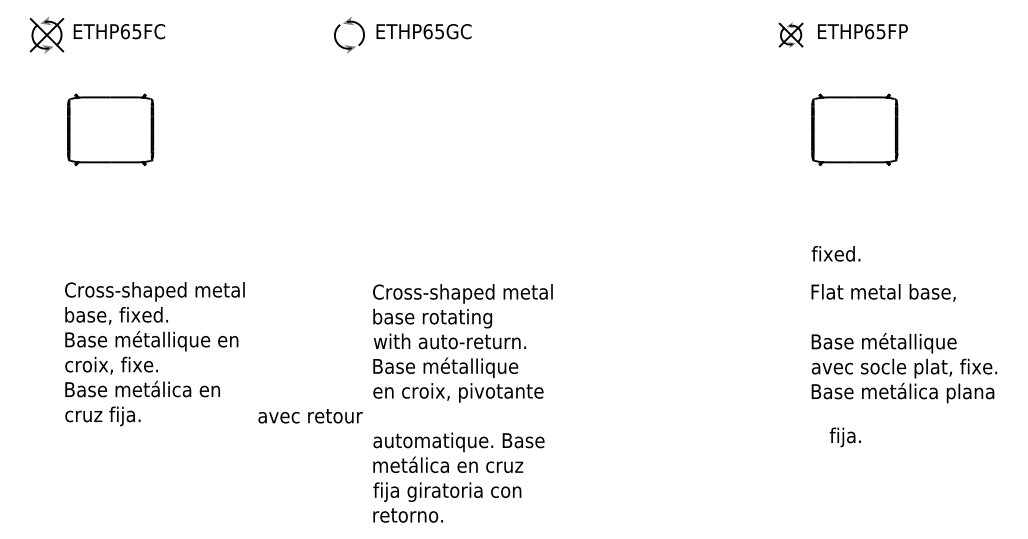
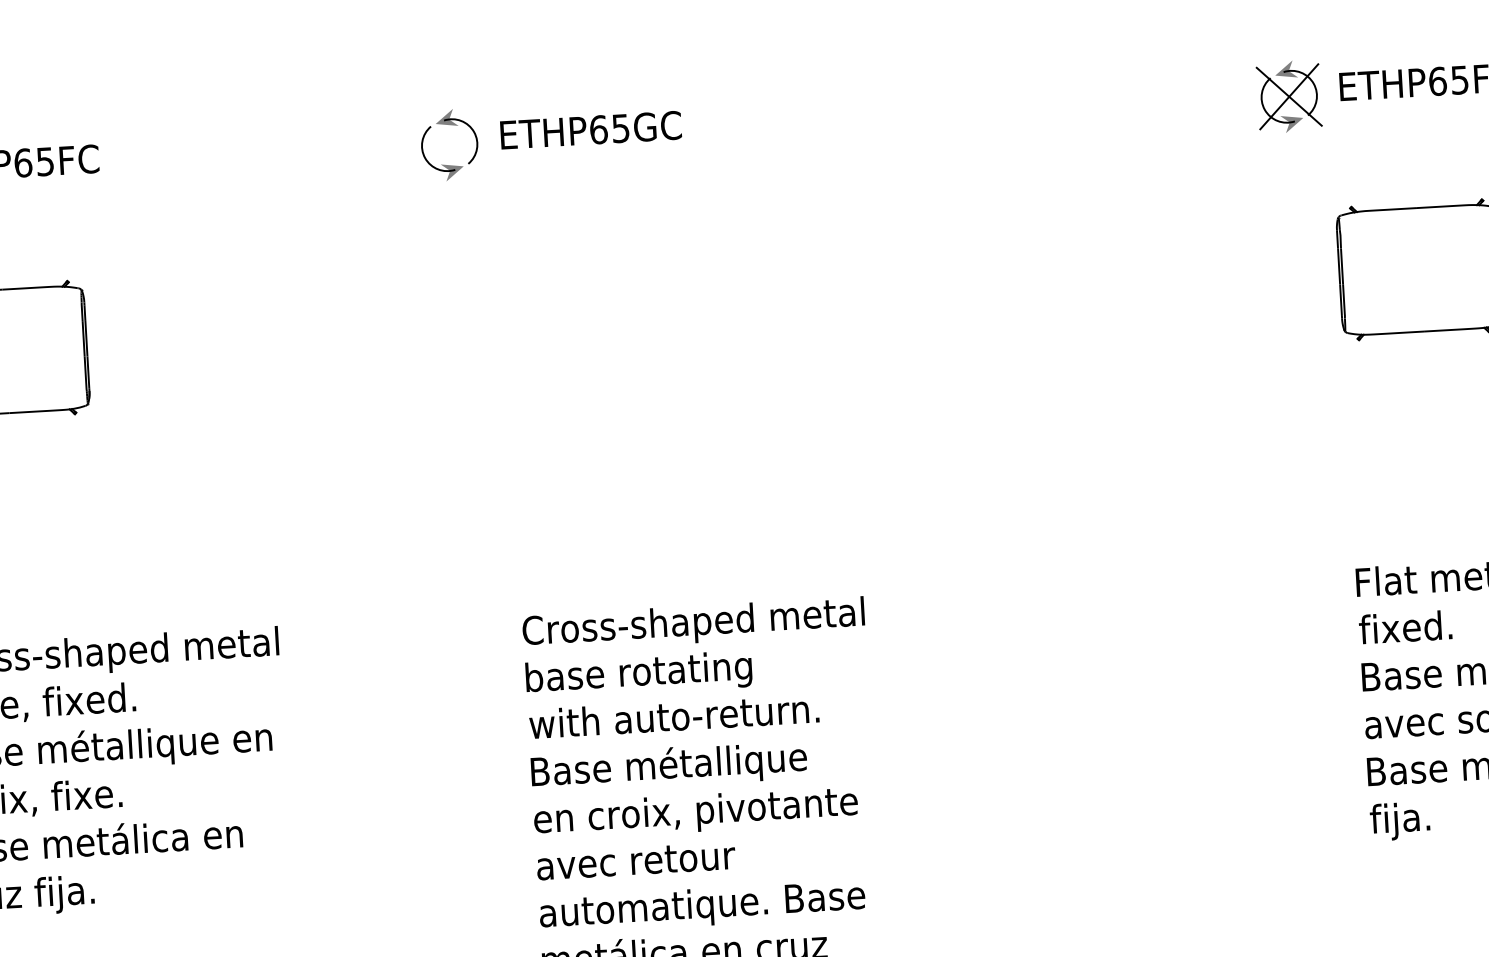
part: (790, 34) -> (1287, 95), size x1.43
text: (835, 253) -> (1404, 626), moved
text: (310, 416) -> (636, 861), moved
text: (844, 437) -> (1398, 821), moved

